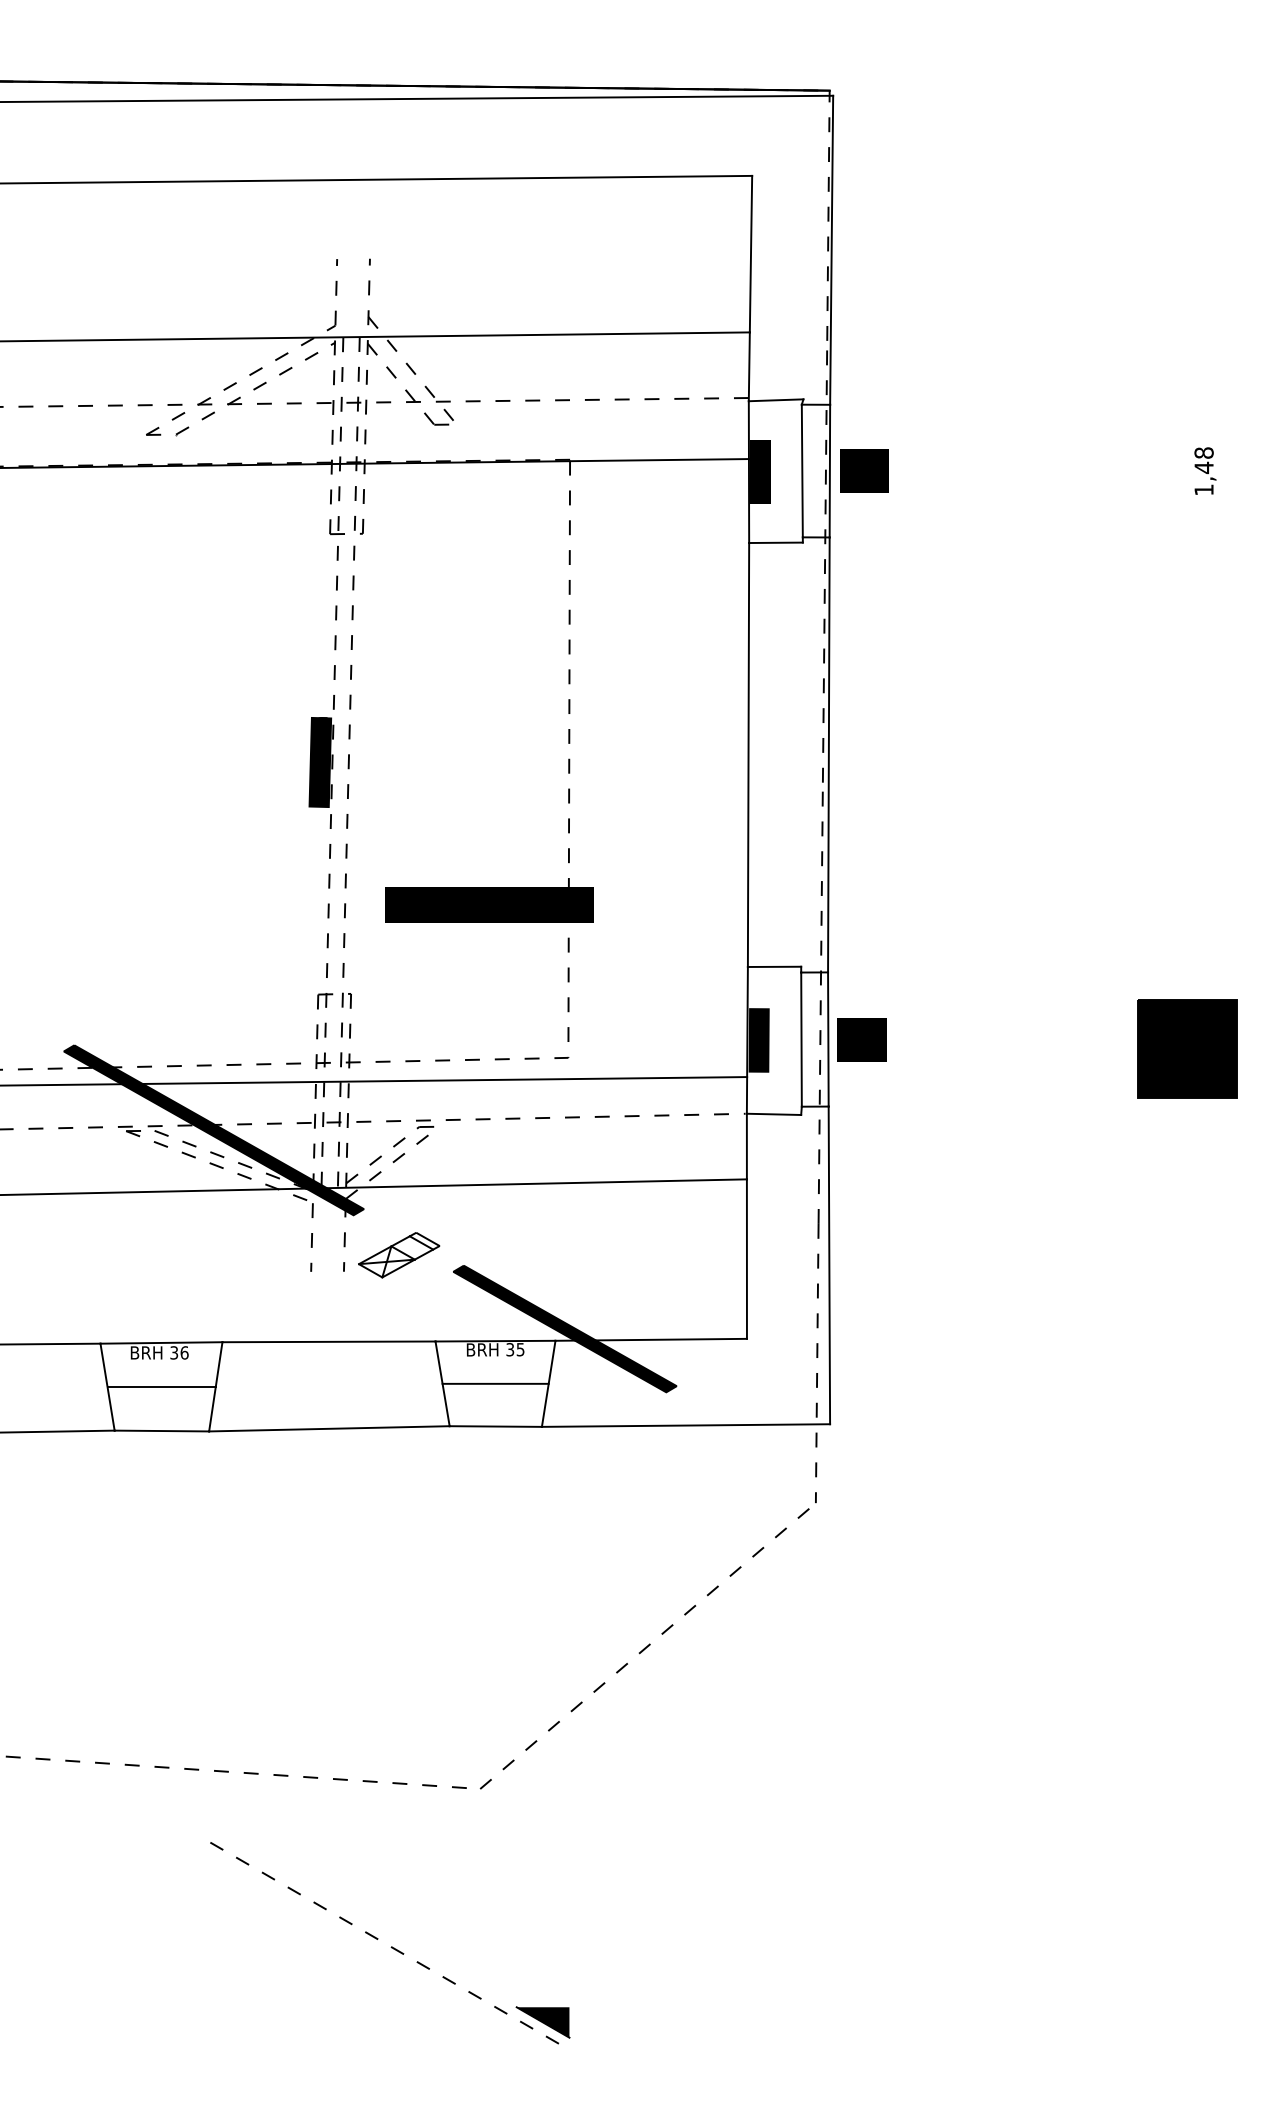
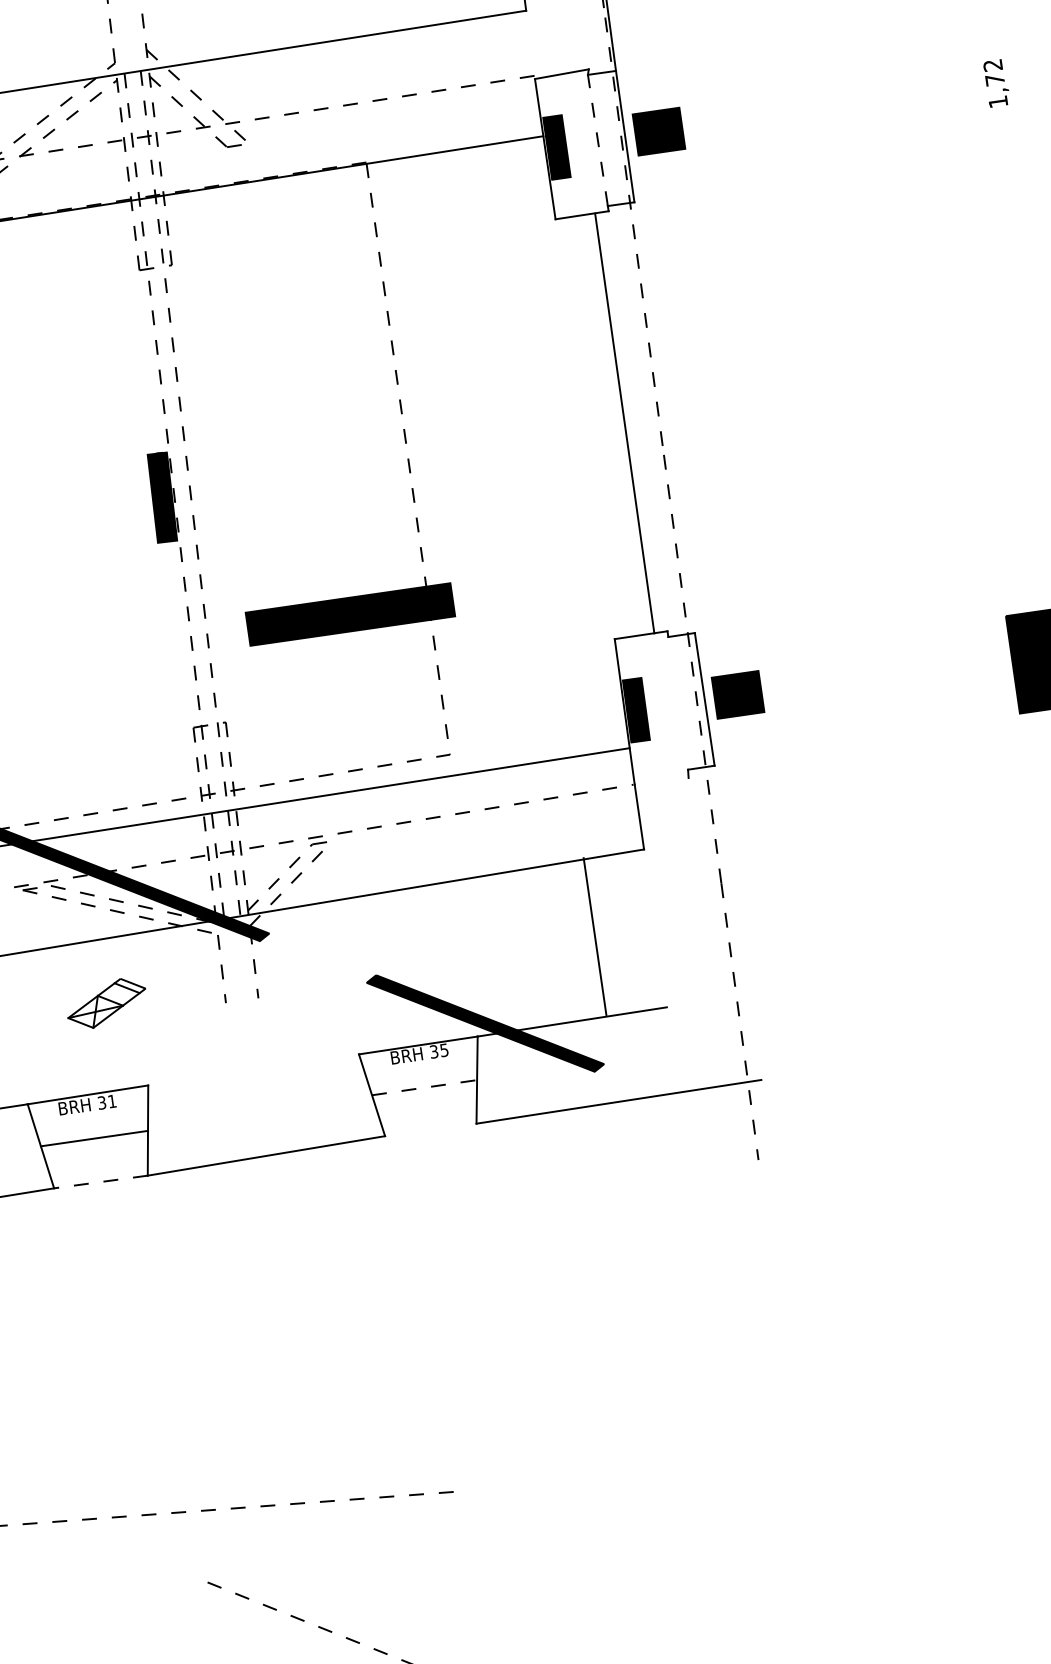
line: (748, 366) -> (529, 44), removed
text: (1203, 460) -> (993, 72), 1,48 -> 1,72
line: (802, 470) -> (598, 139), solid -> dashed
line: (748, 754) -> (624, 423), moved
line: (828, 754) -> (664, 417), removed
line: (801, 1039) -> (678, 703), removed
line: (773, 1113) -> (661, 780), removed
part: (399, 1255) -> (107, 1003), moved
line: (746, 1258) -> (594, 936), moved
line: (829, 1265) -> (738, 922), removed
line: (328, 1341) -> (253, 1069), removed
text: (184, 1352) -> (112, 1101), 36 -> 31
line: (496, 1383) -> (425, 1087), solid -> dashed
line: (495, 1426) -> (430, 1129), removed
line: (161, 1431) -> (100, 1182), solid -> dashed
line: (644, 1648) -> (609, 1328), removed

